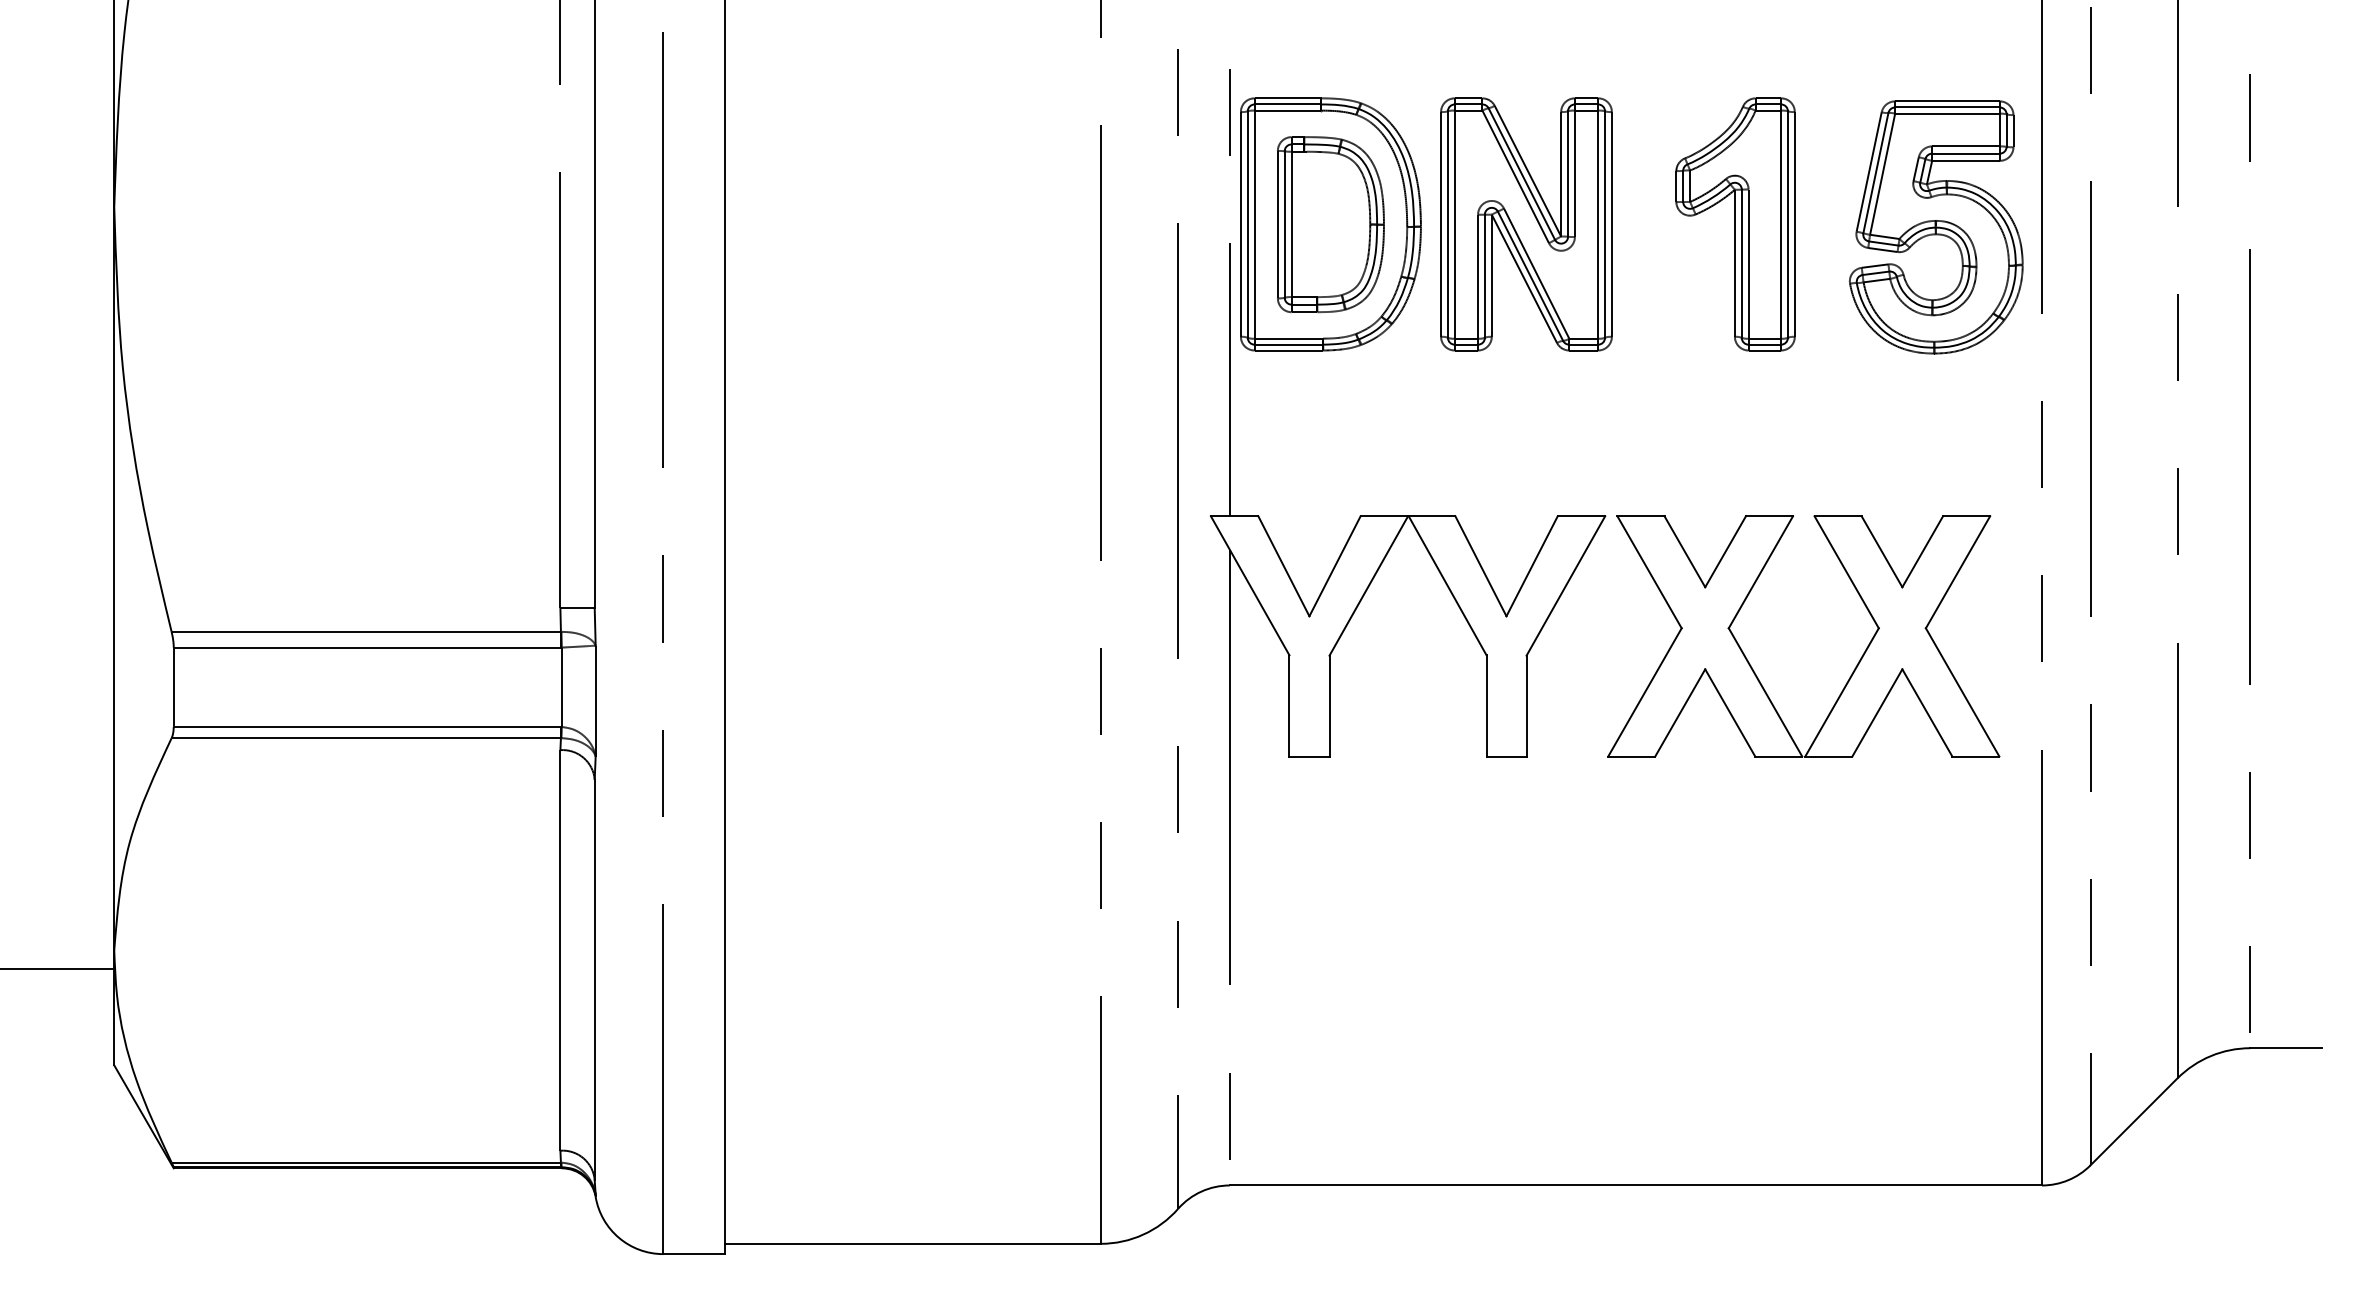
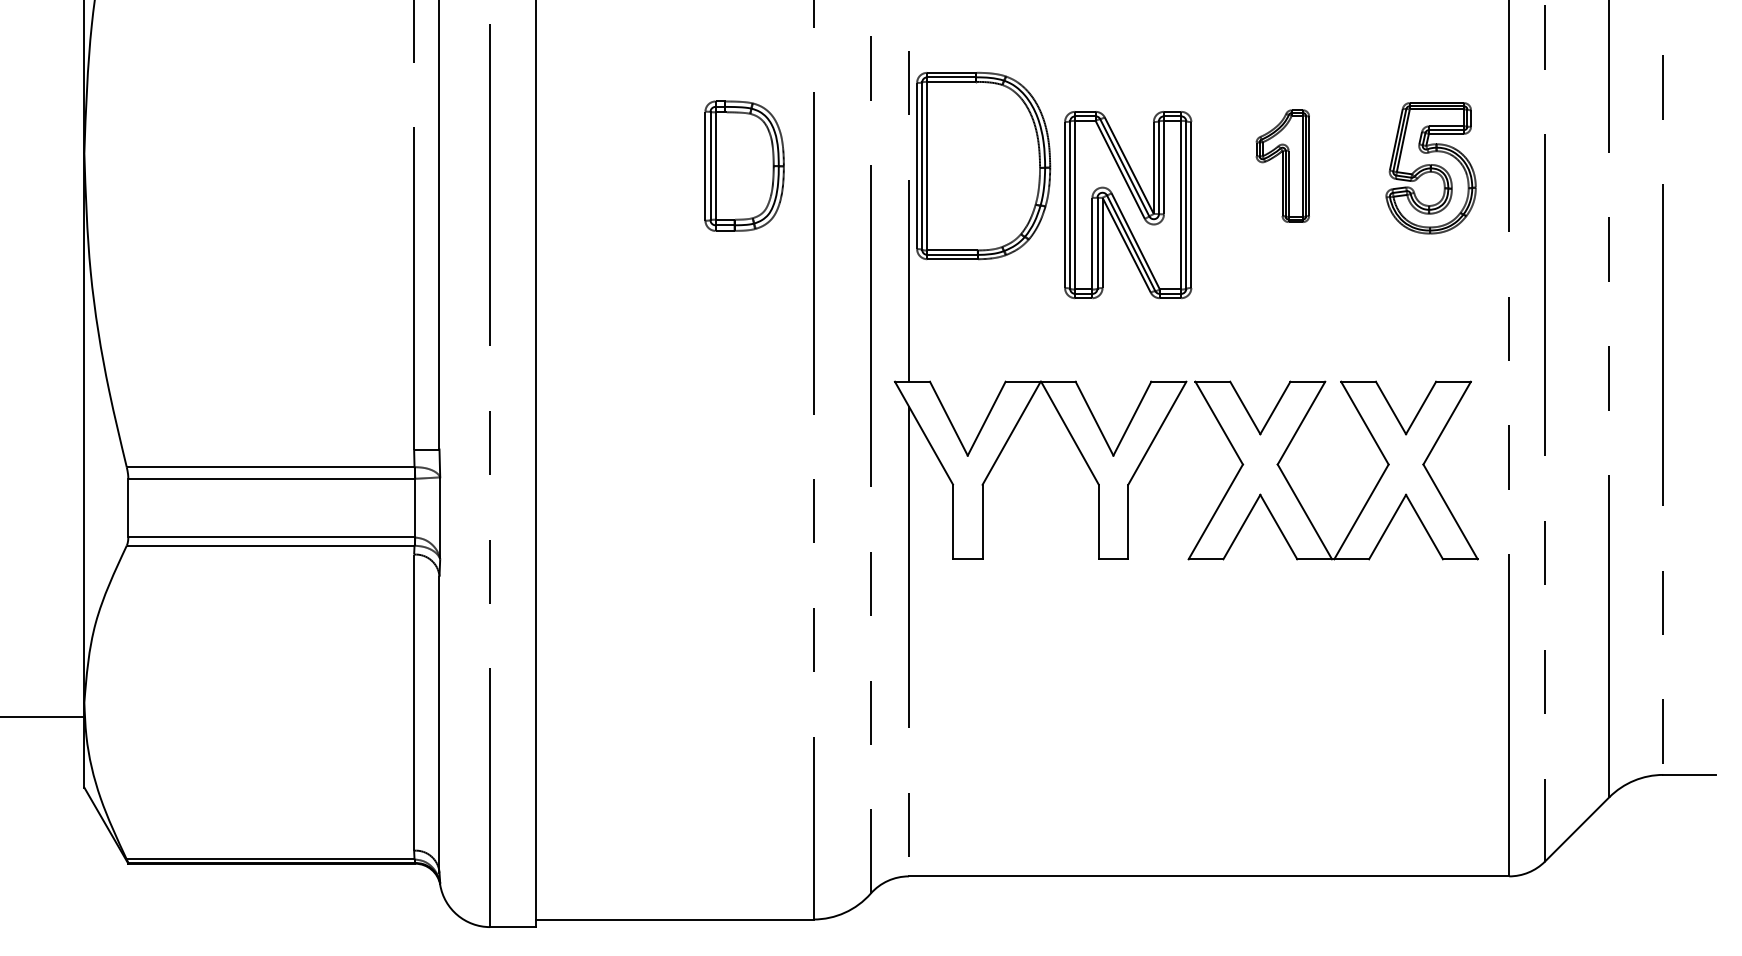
part: (1330, 223) -> (744, 165), moved
part: (1526, 225) -> (1128, 205), moved
part: (1735, 225) -> (1282, 166), size x0.6
part: (1935, 227) -> (1430, 168), size x0.7

